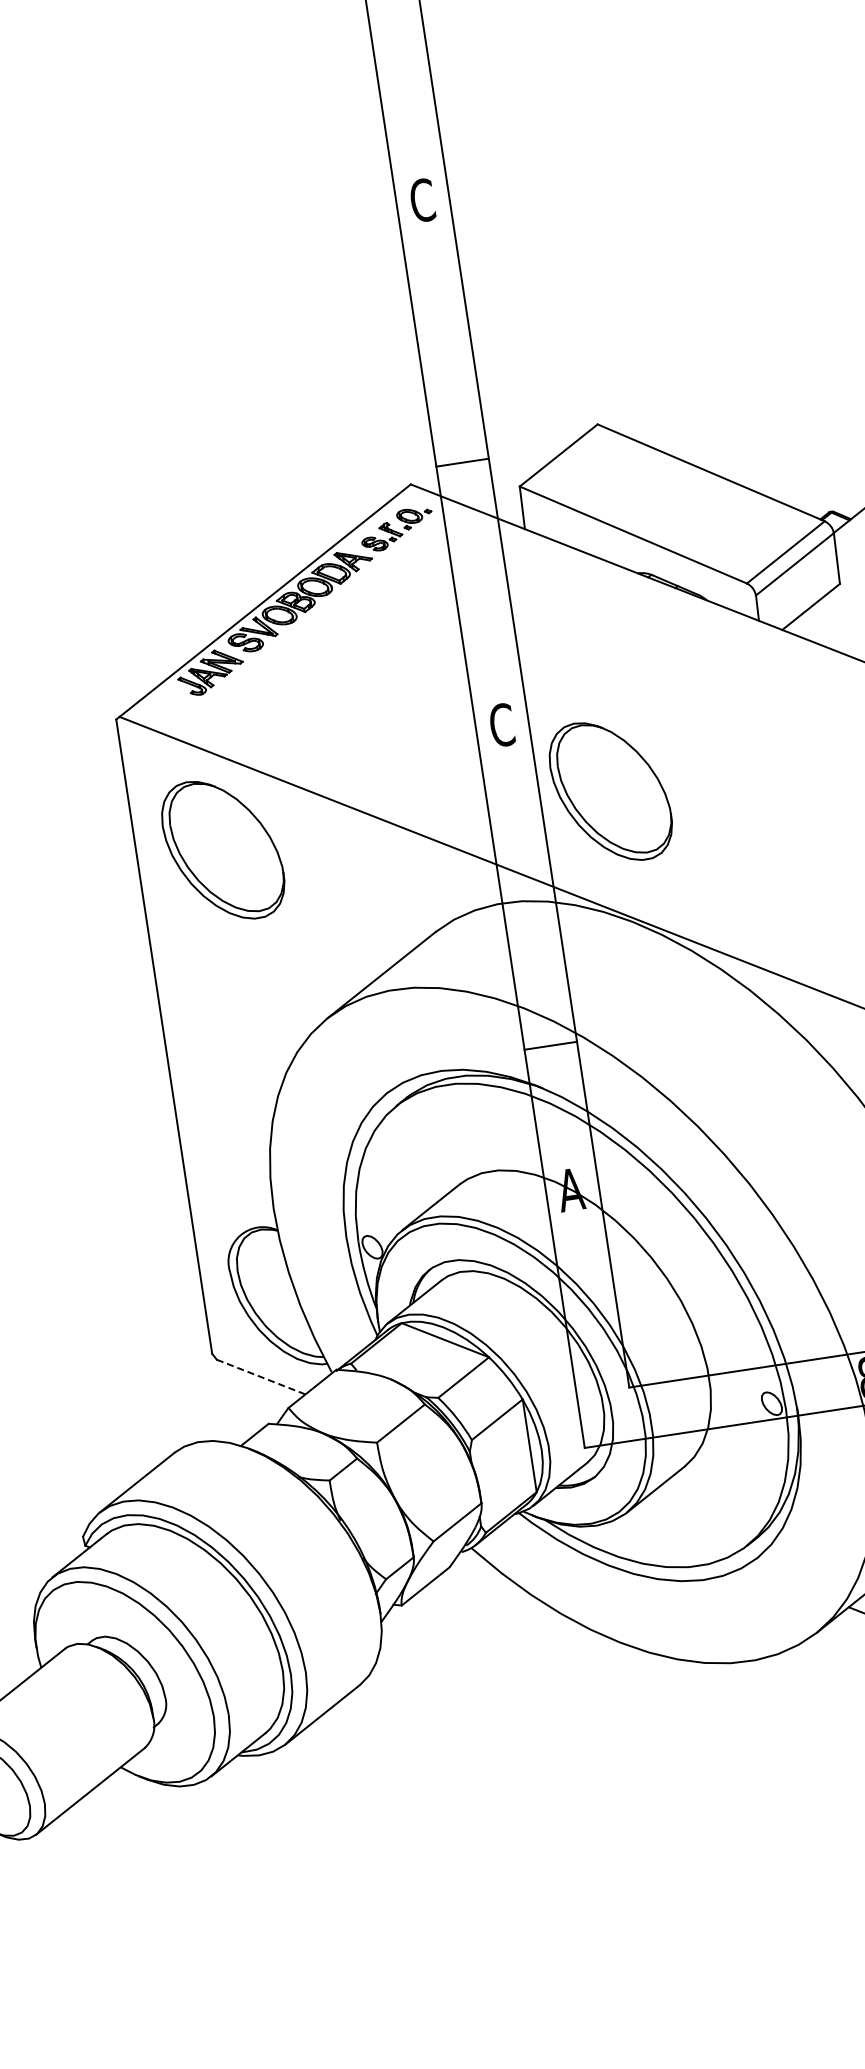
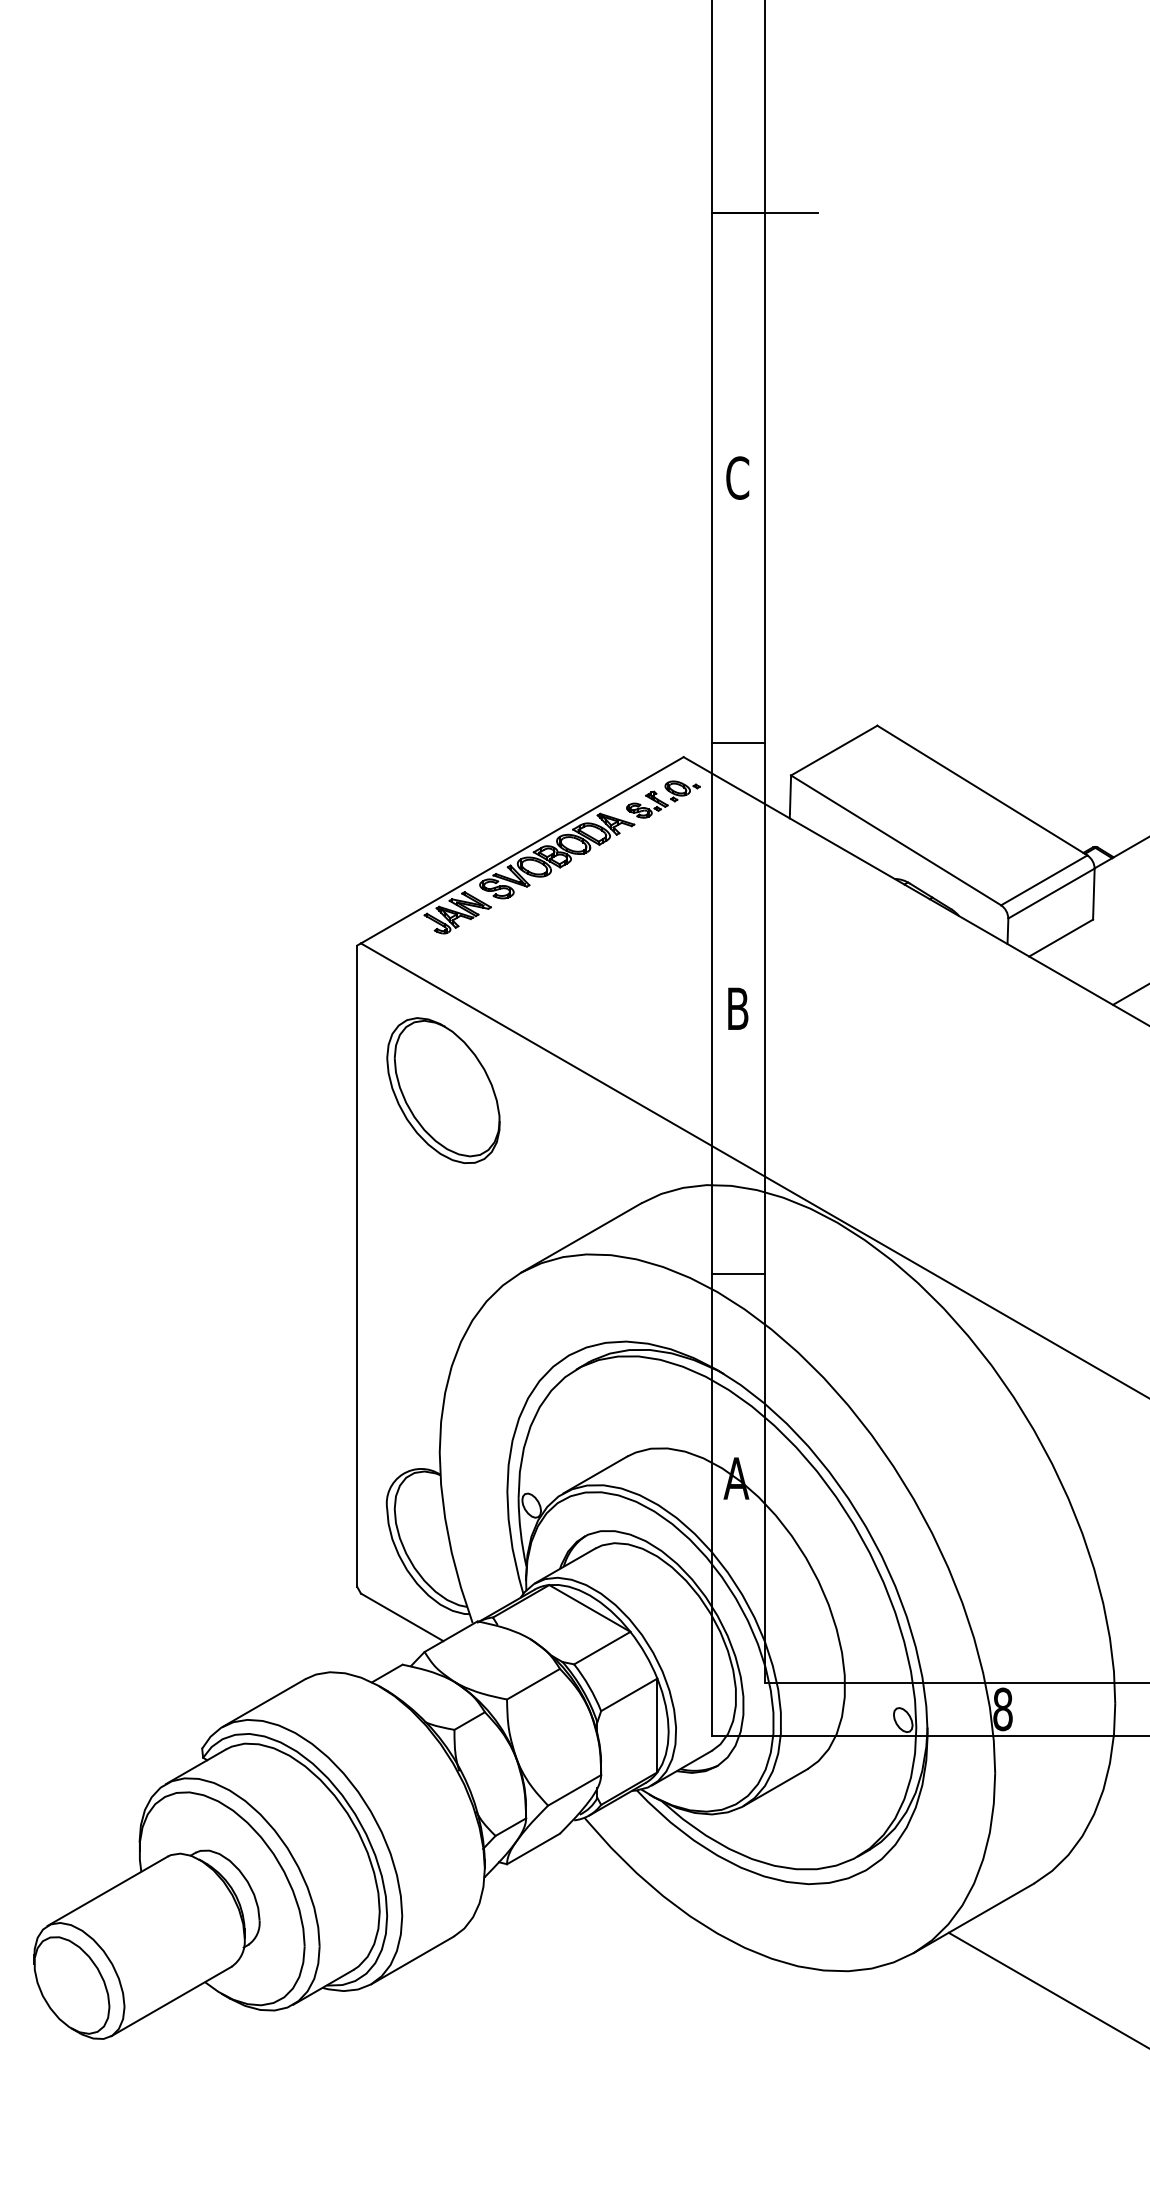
text: (501, 724) -> (737, 1008), C -> B
part: (610, 791) -> (835, 1090), removed
line: (550, 1046) -> (737, 1274), moved
line: (261, 1377) -> (402, 1617), dashed -> solid

